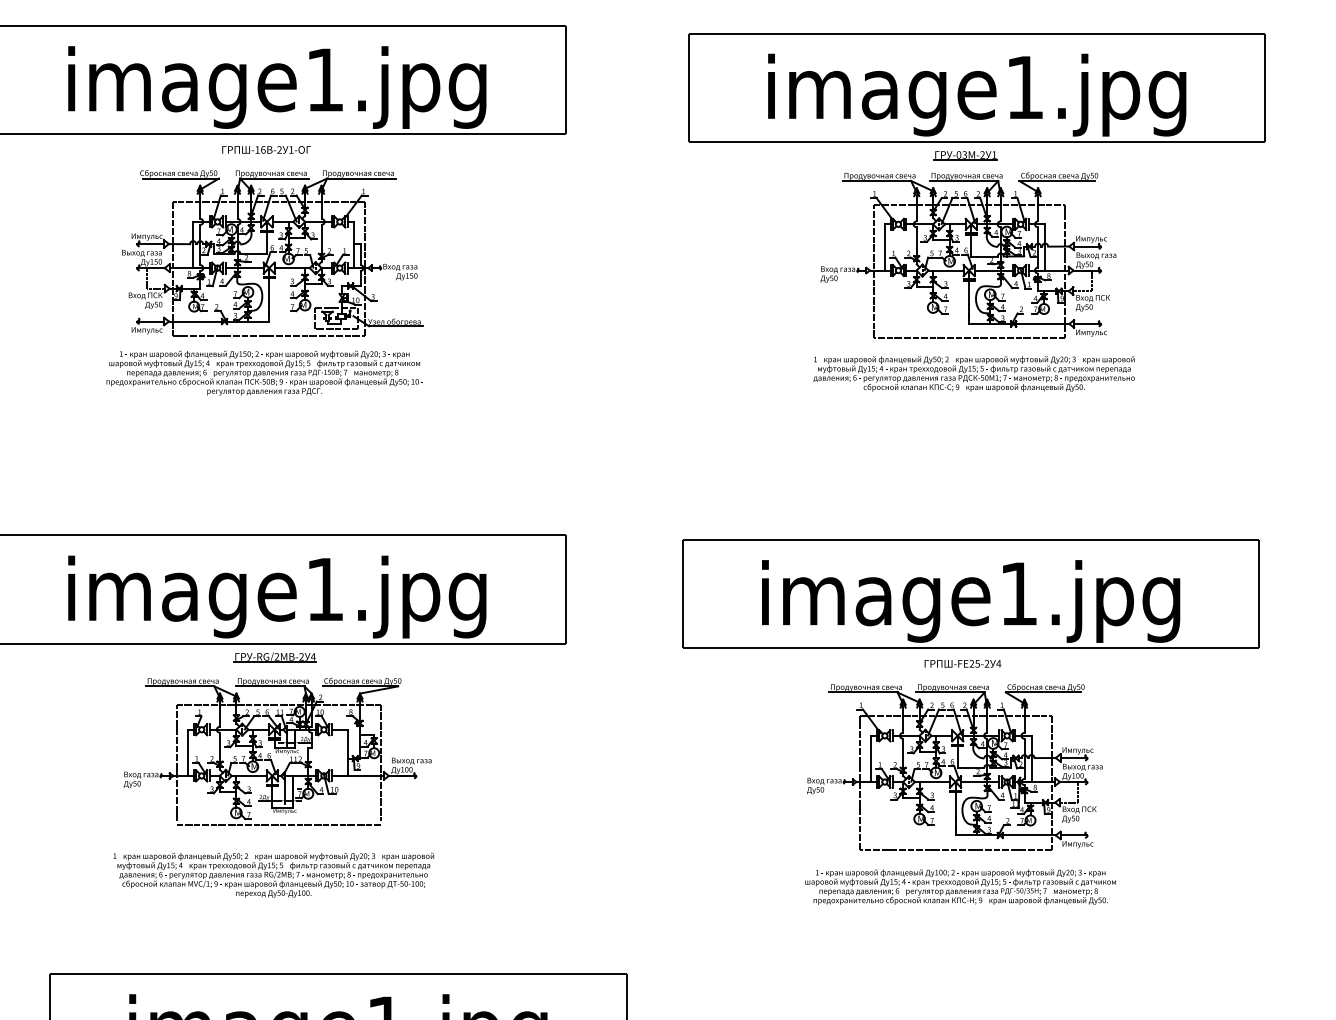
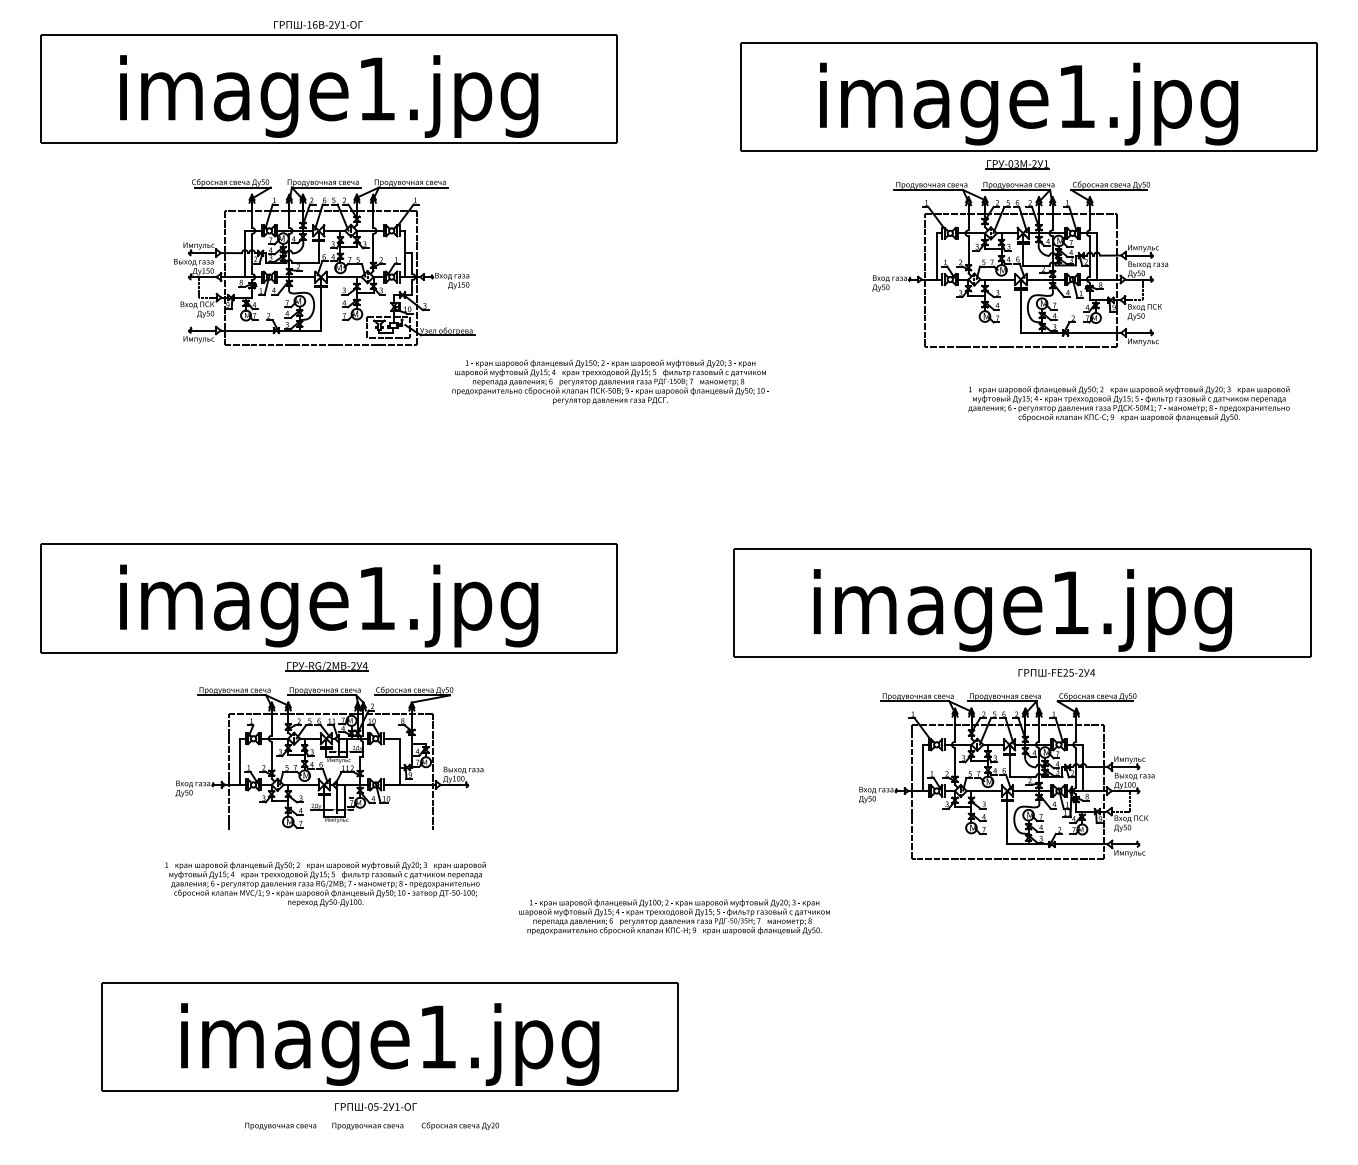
text: (266, 149) -> (318, 24), moved
text: (264, 372) -> (610, 381), moved
text: (973, 373) -> (1128, 403), moved
text: (962, 663) -> (1056, 672), moved
line: (278, 824) -> (330, 833), removed
text: (960, 886) -> (674, 916), moved

